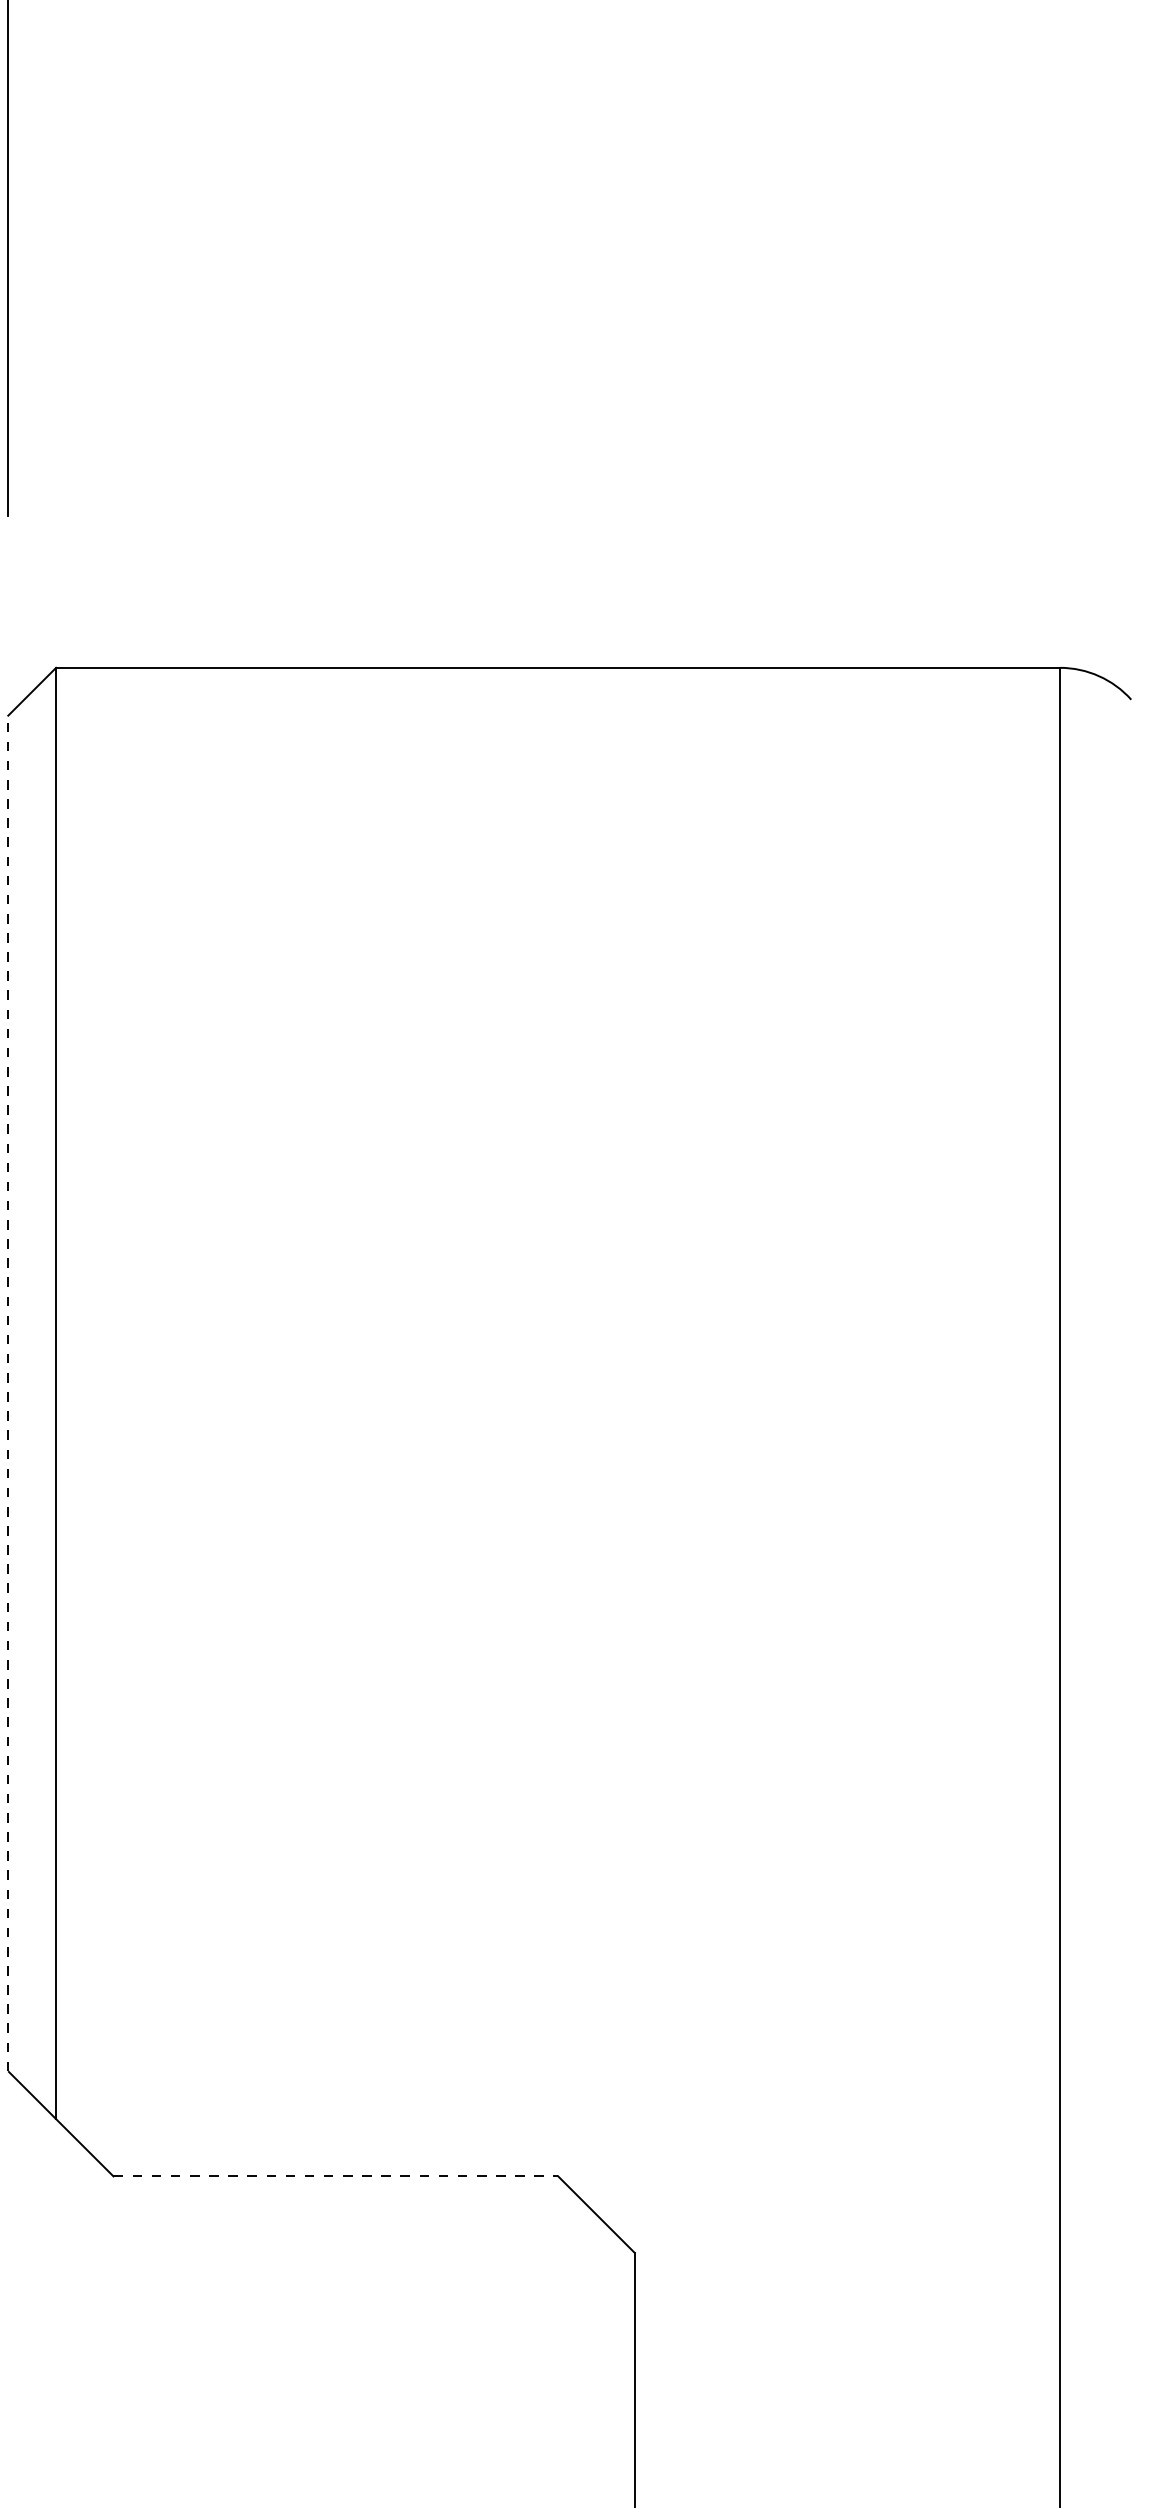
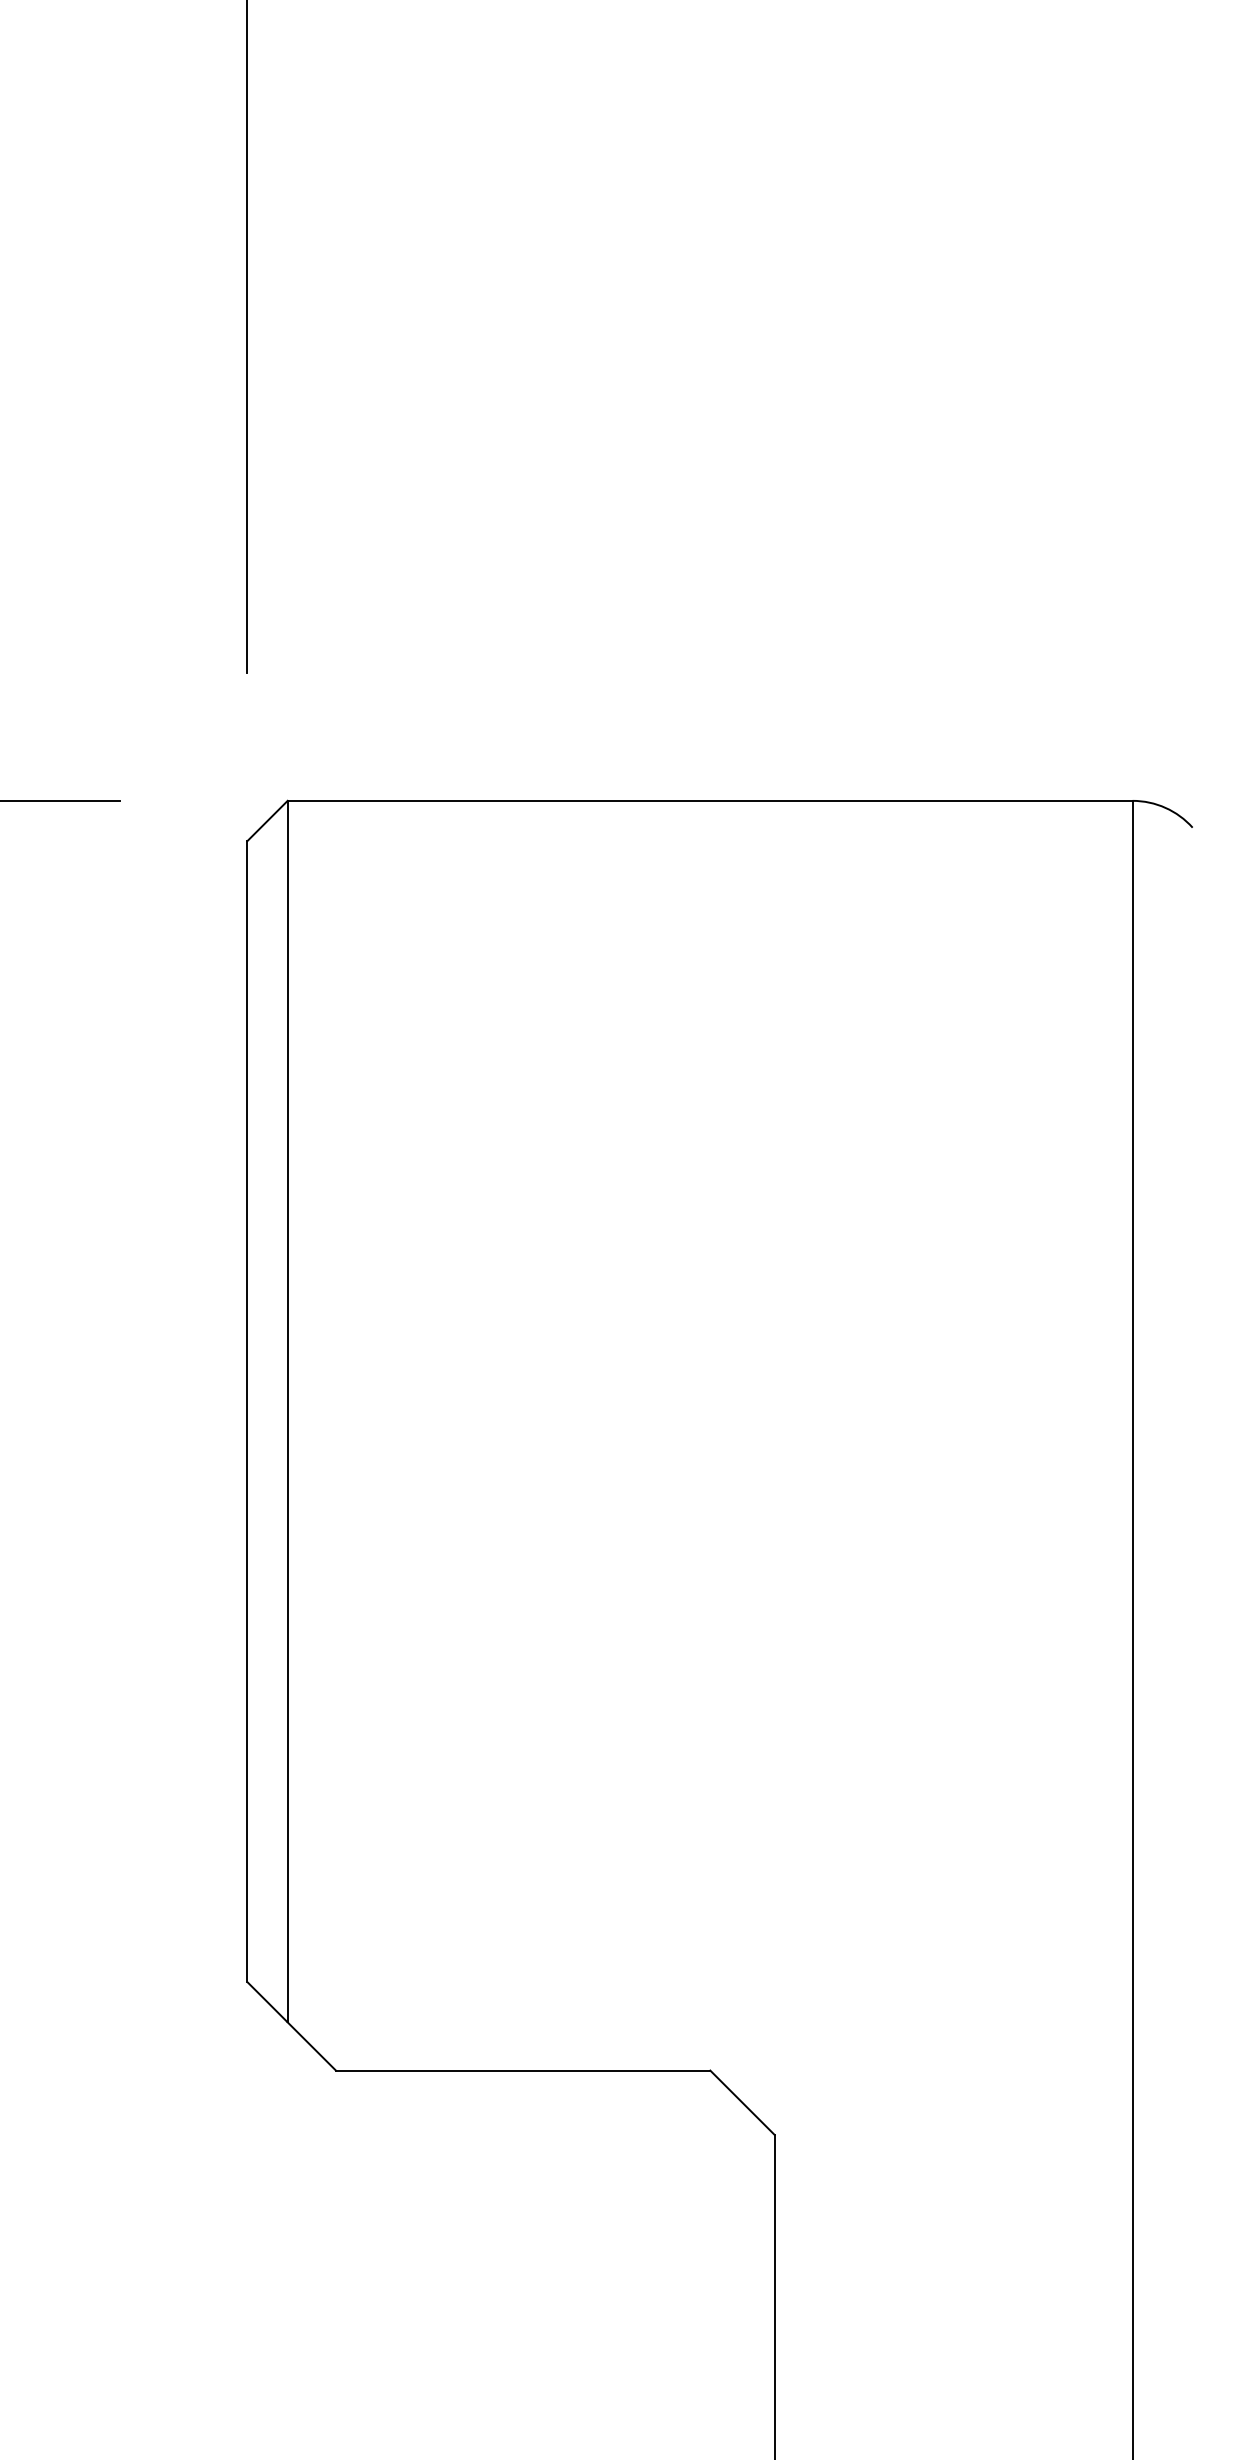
line: (8, 1393) -> (247, 1411), dashed -> solid
line: (336, 2176) -> (523, 2070), dashed -> solid

